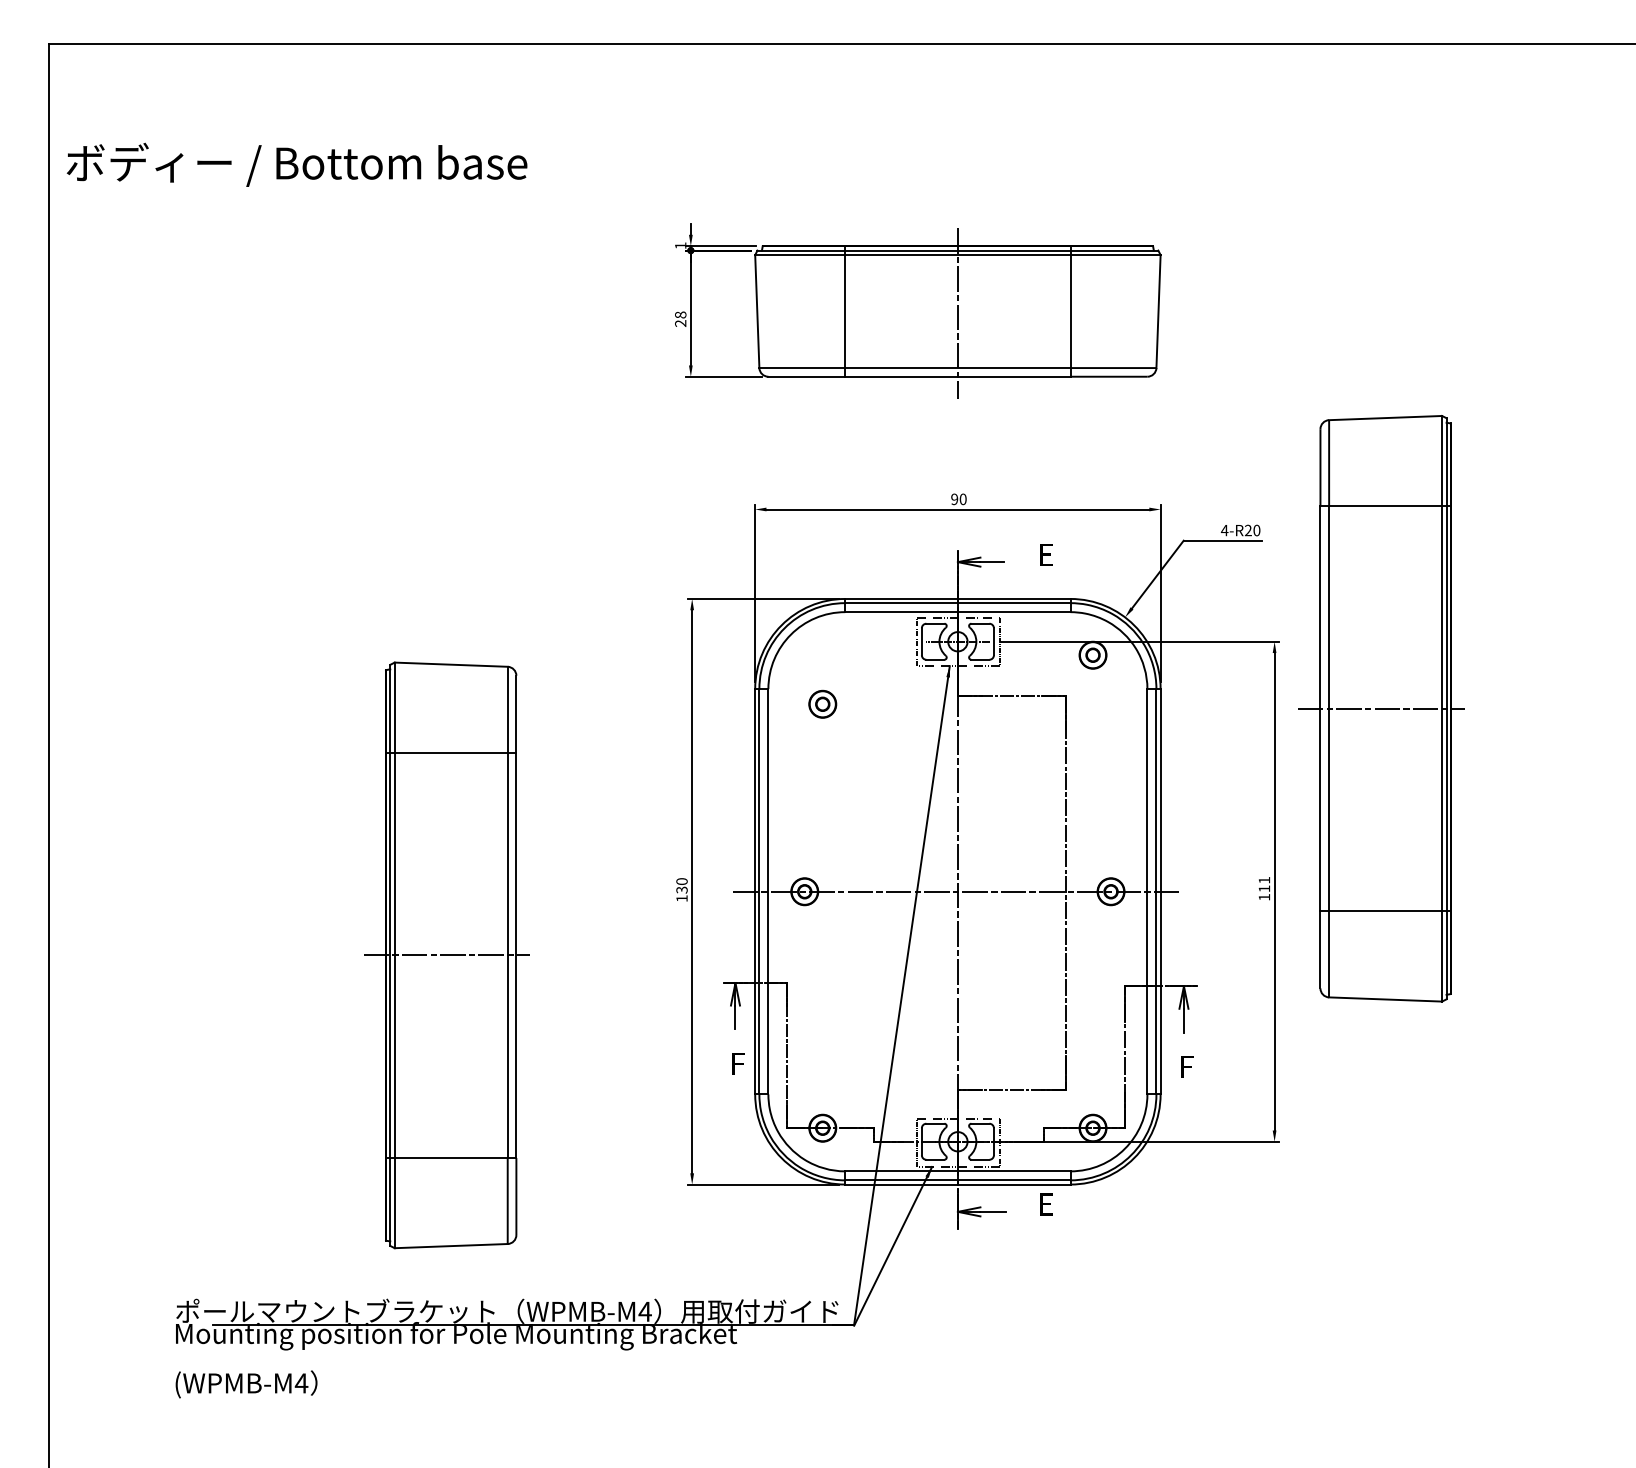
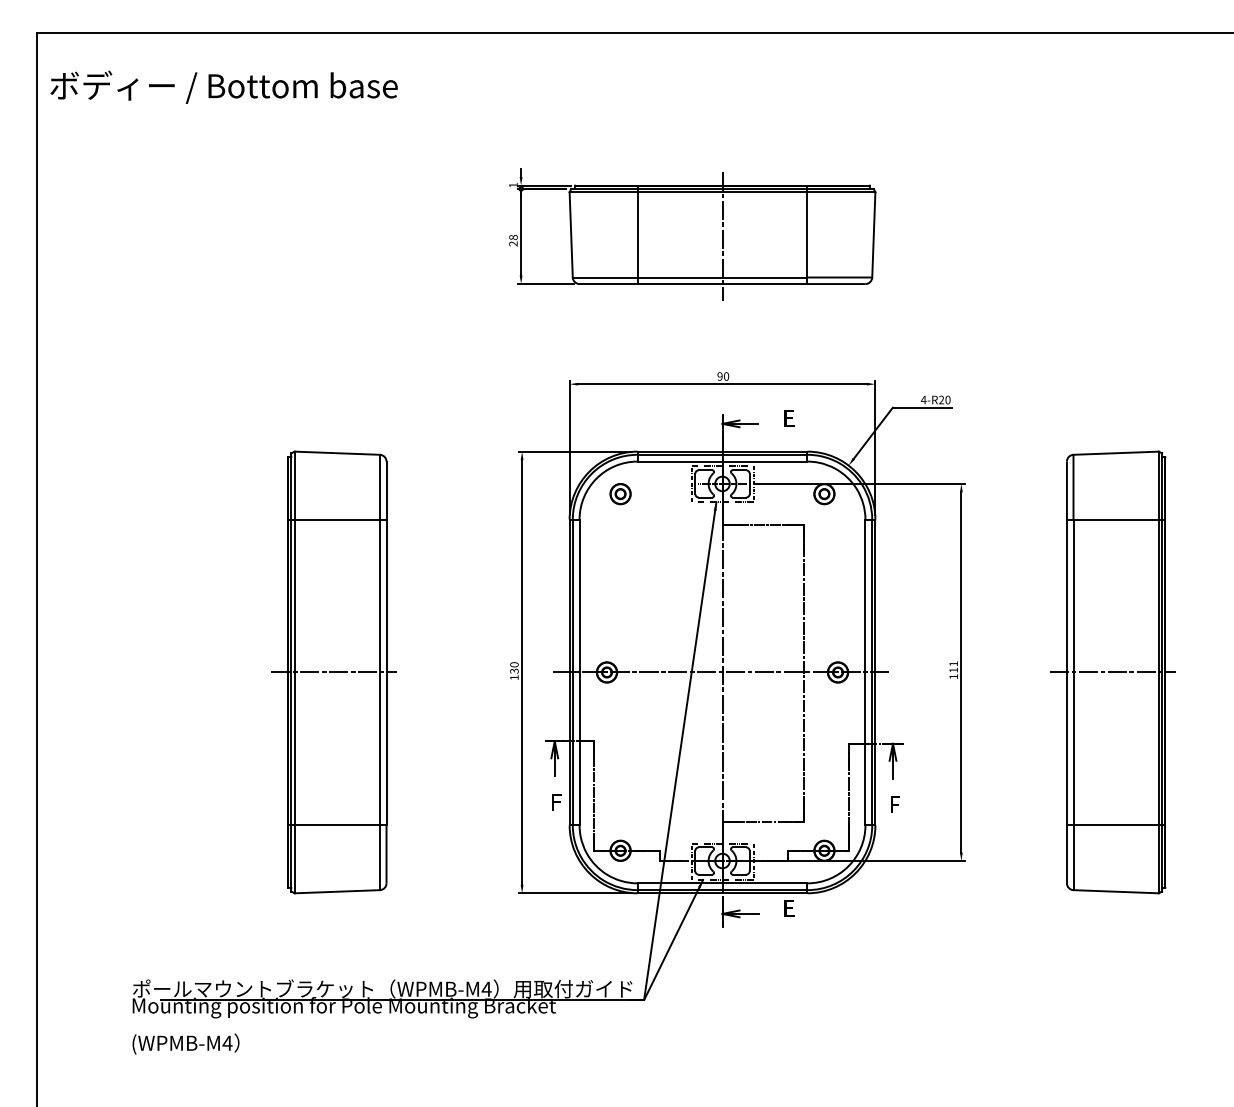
text: (296, 163) -> (223, 86), moved
part: (822, 704) -> (620, 494), moved
part: (1380, 708) -> (1112, 672), moved
part: (446, 955) -> (333, 672), moved

